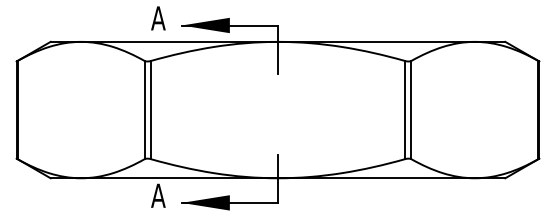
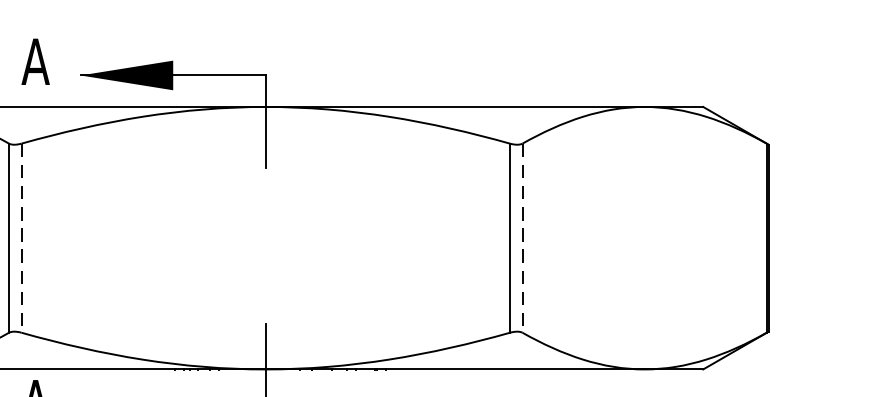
line: (151, 110) -> (22, 239), solid -> dashed
line: (411, 110) -> (522, 239), solid -> dashed

